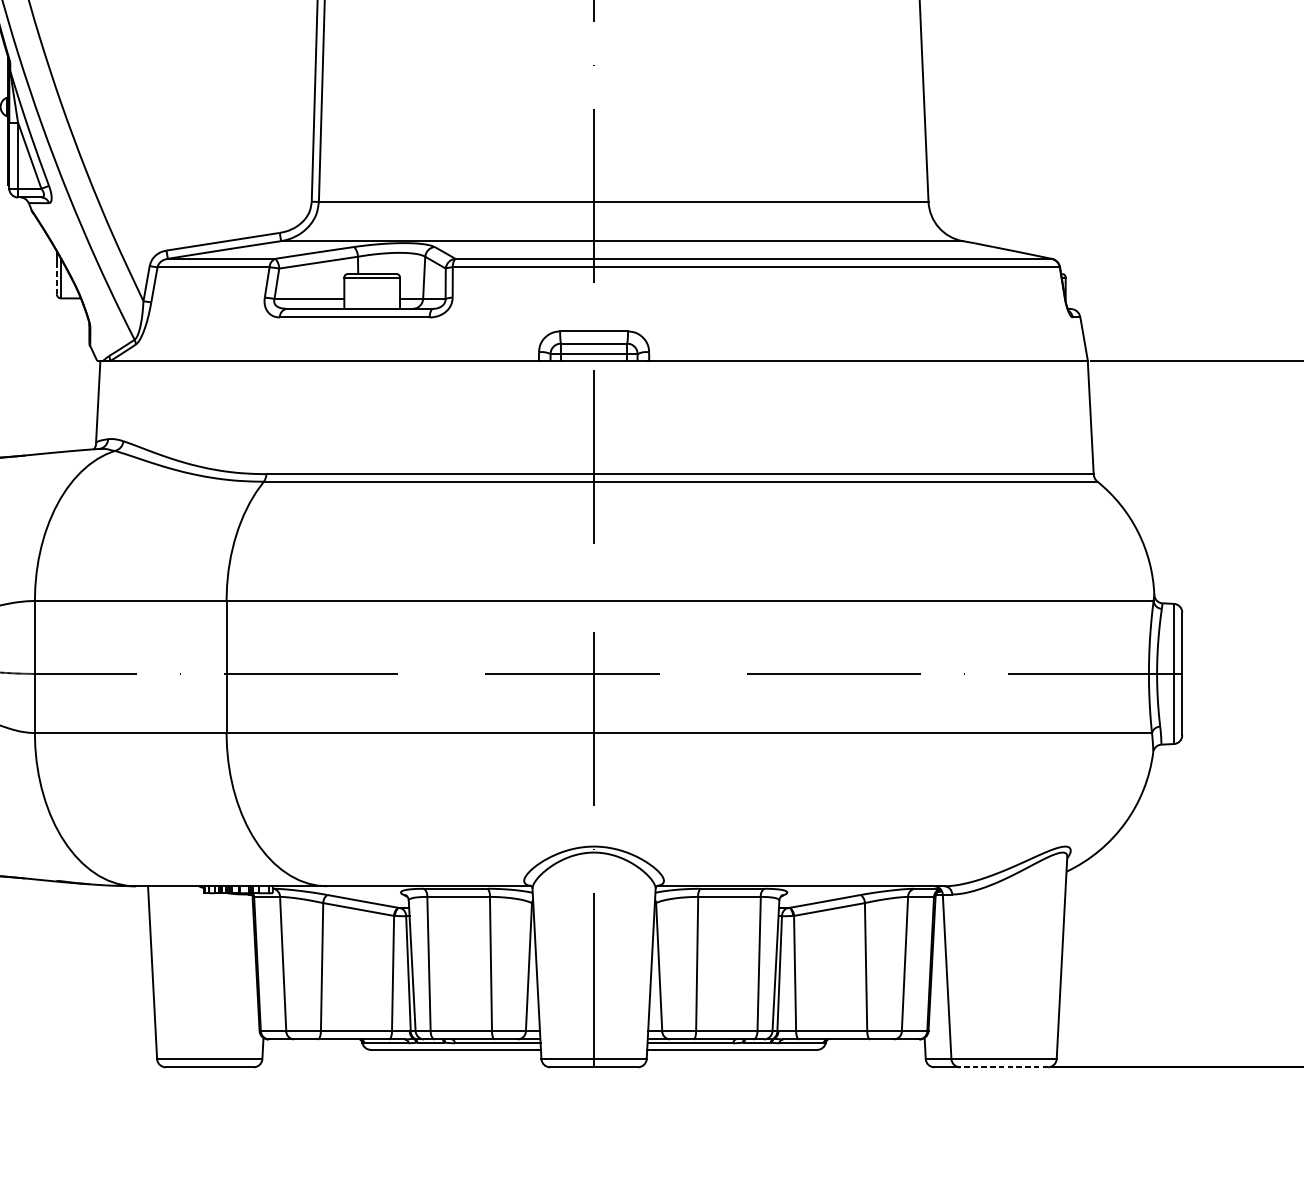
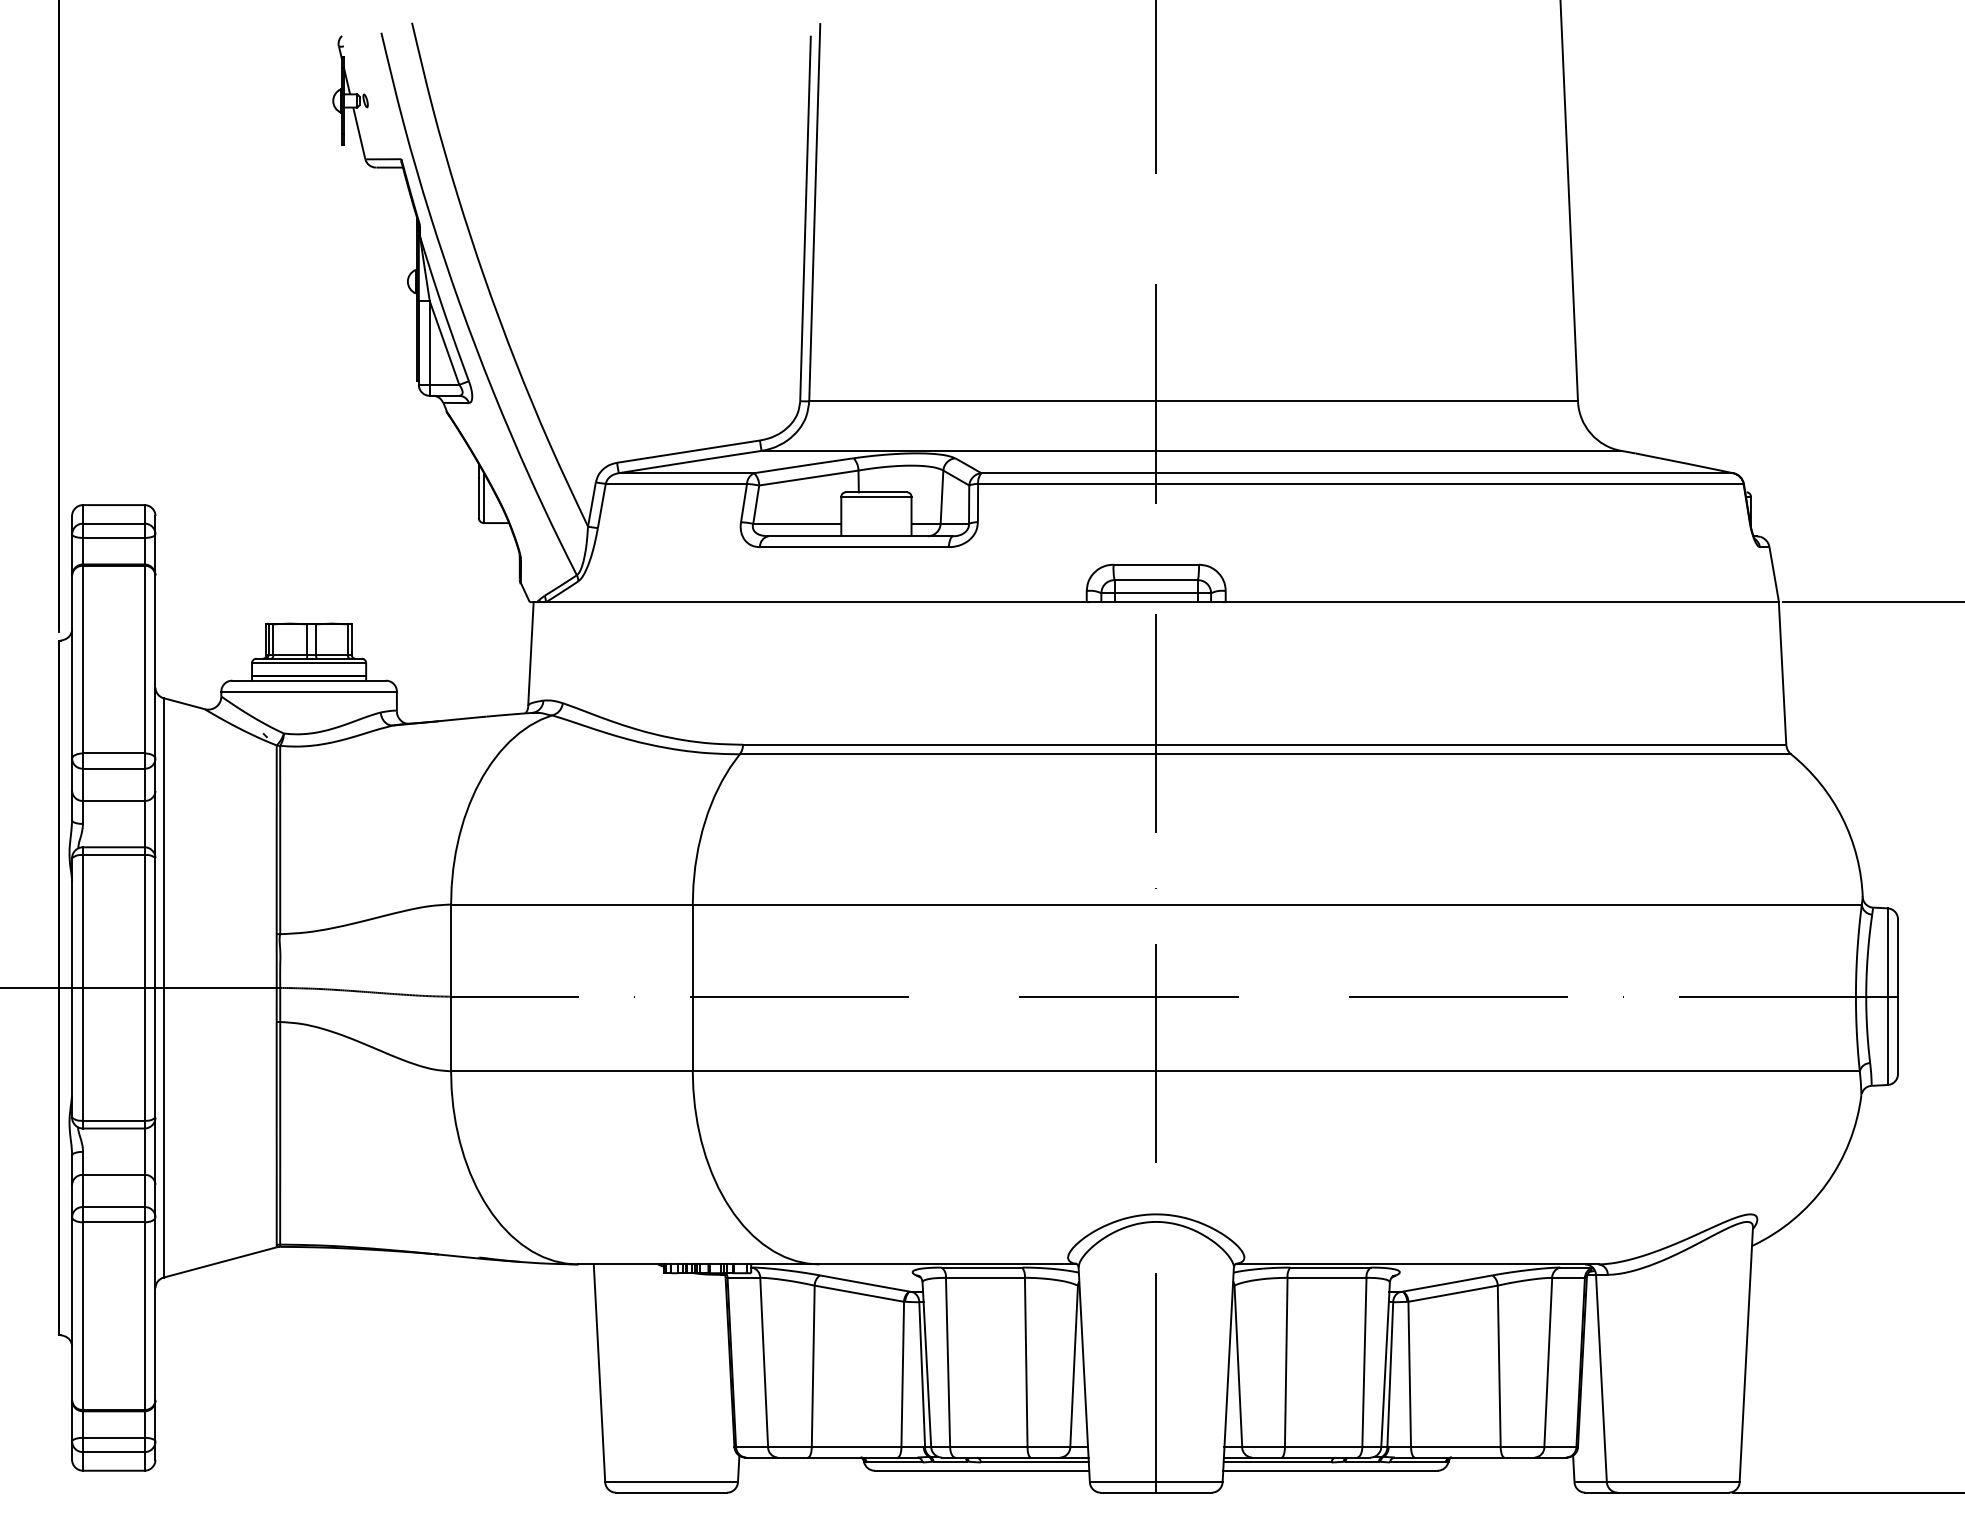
line: (56, 278) -> (478, 497), dashed -> solid
line: (1003, 1067) -> (1672, 1492), dashed -> solid

